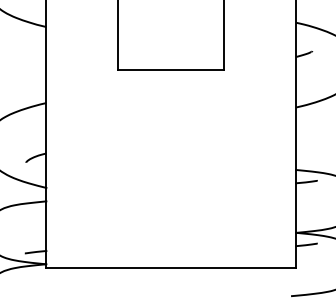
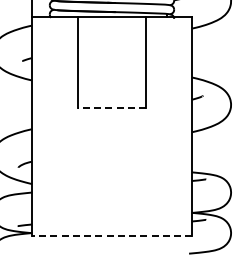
line: (170, 70) -> (111, 108), solid -> dashed
line: (170, 267) -> (111, 235), solid -> dashed

